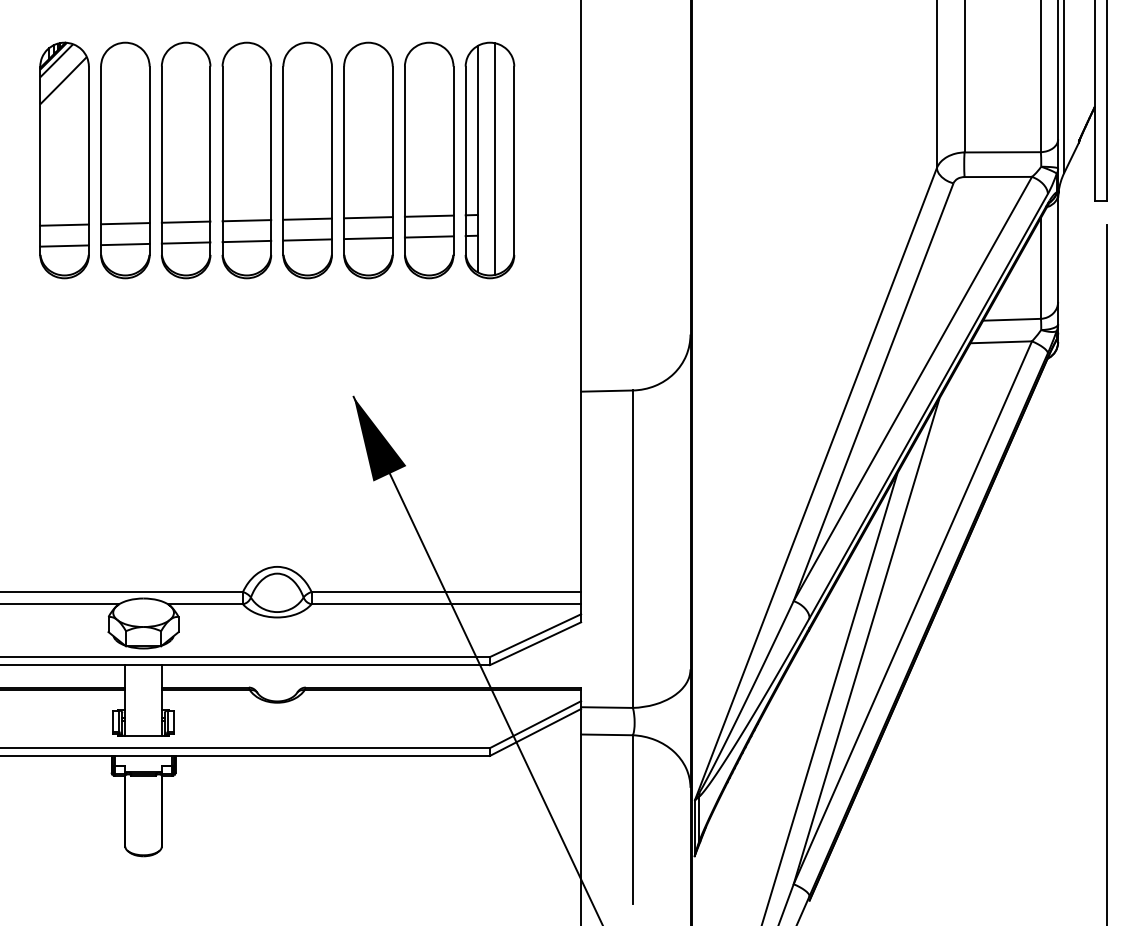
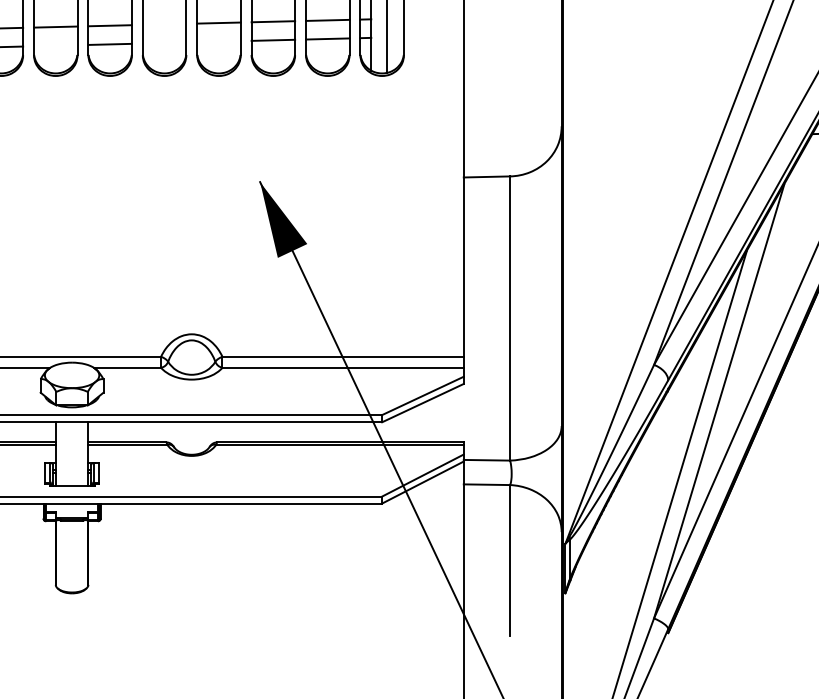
line: (246, 220) -> (164, 24), removed
line: (307, 239) -> (218, 41), removed
line: (246, 241) -> (164, 43), removed
line: (125, 244) -> (55, 45), removed

